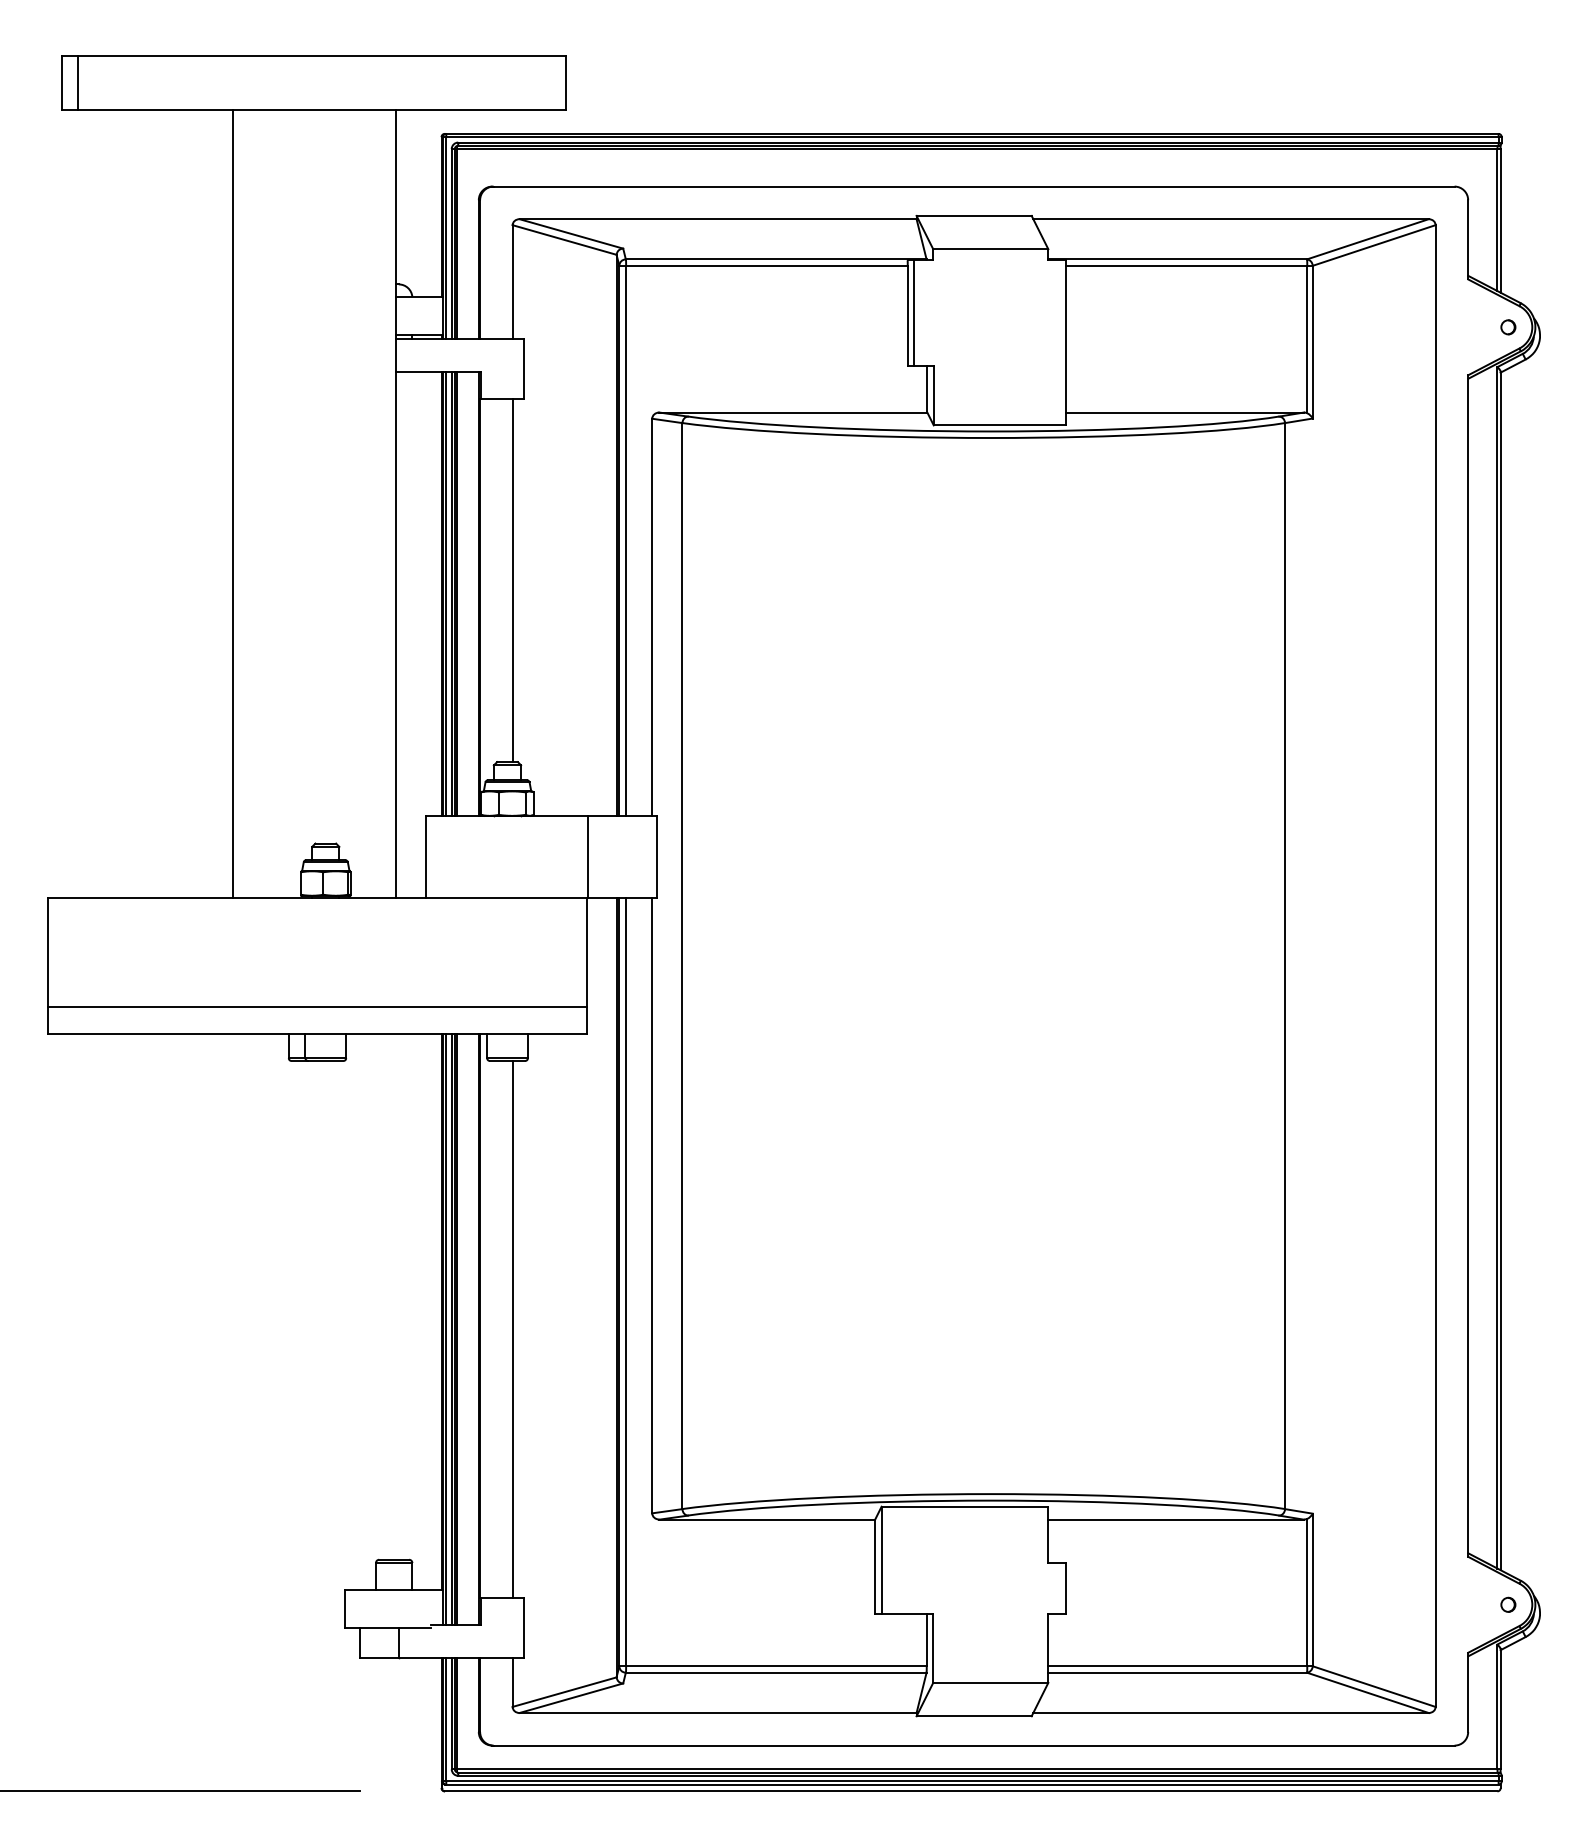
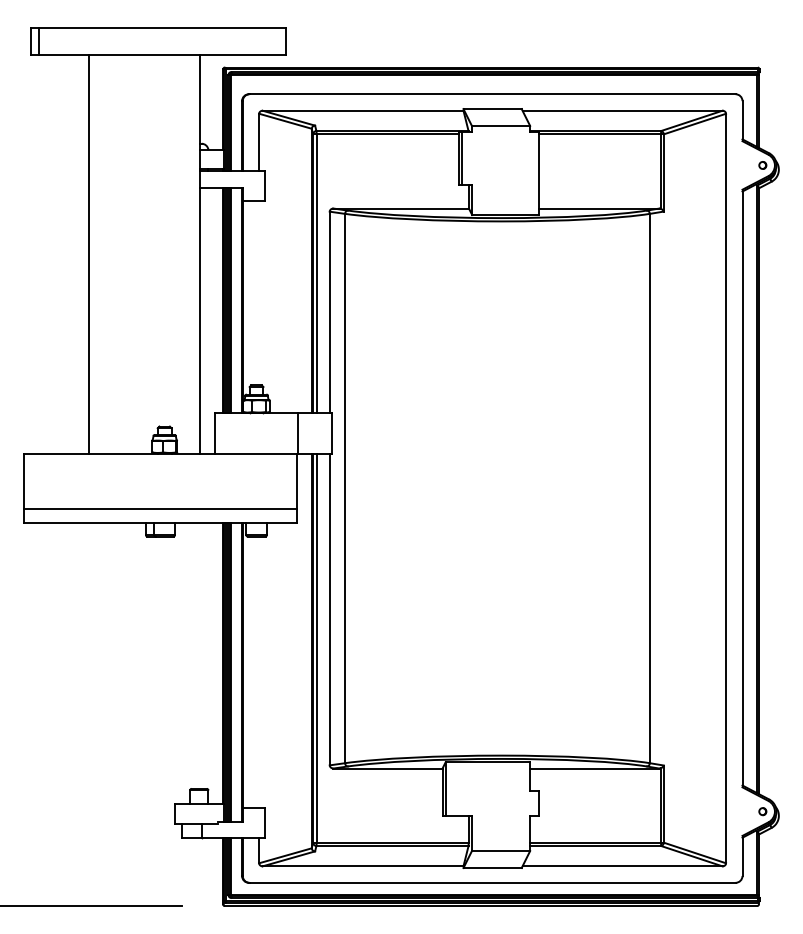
line: (232, 503) -> (88, 254), moved
line: (513, 580) -> (259, 293), removed
line: (513, 1329) -> (259, 672), removed

